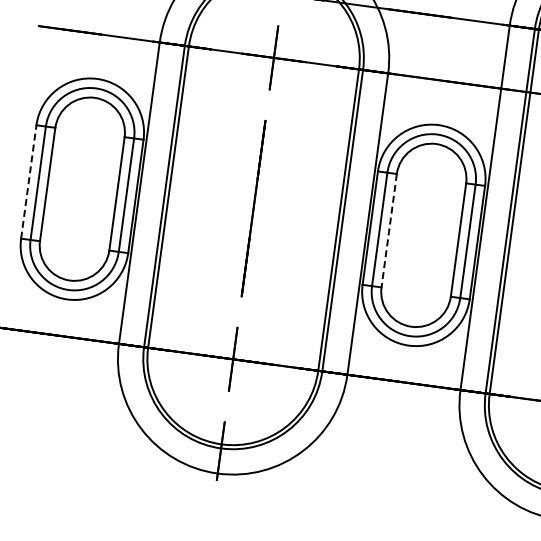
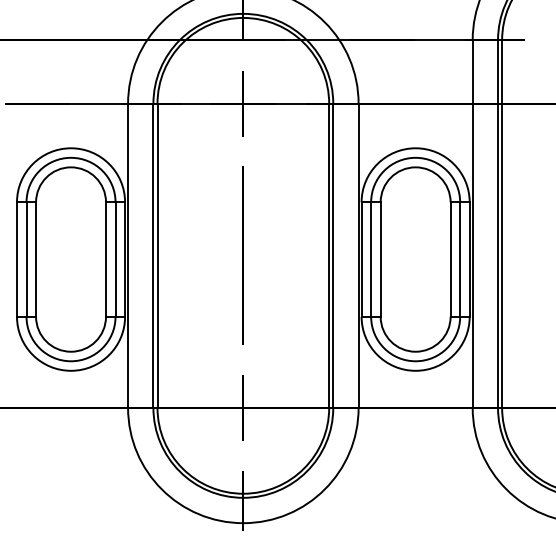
line: (29, 181) -> (17, 259), dashed -> solid
line: (388, 231) -> (380, 260), dashed -> solid

